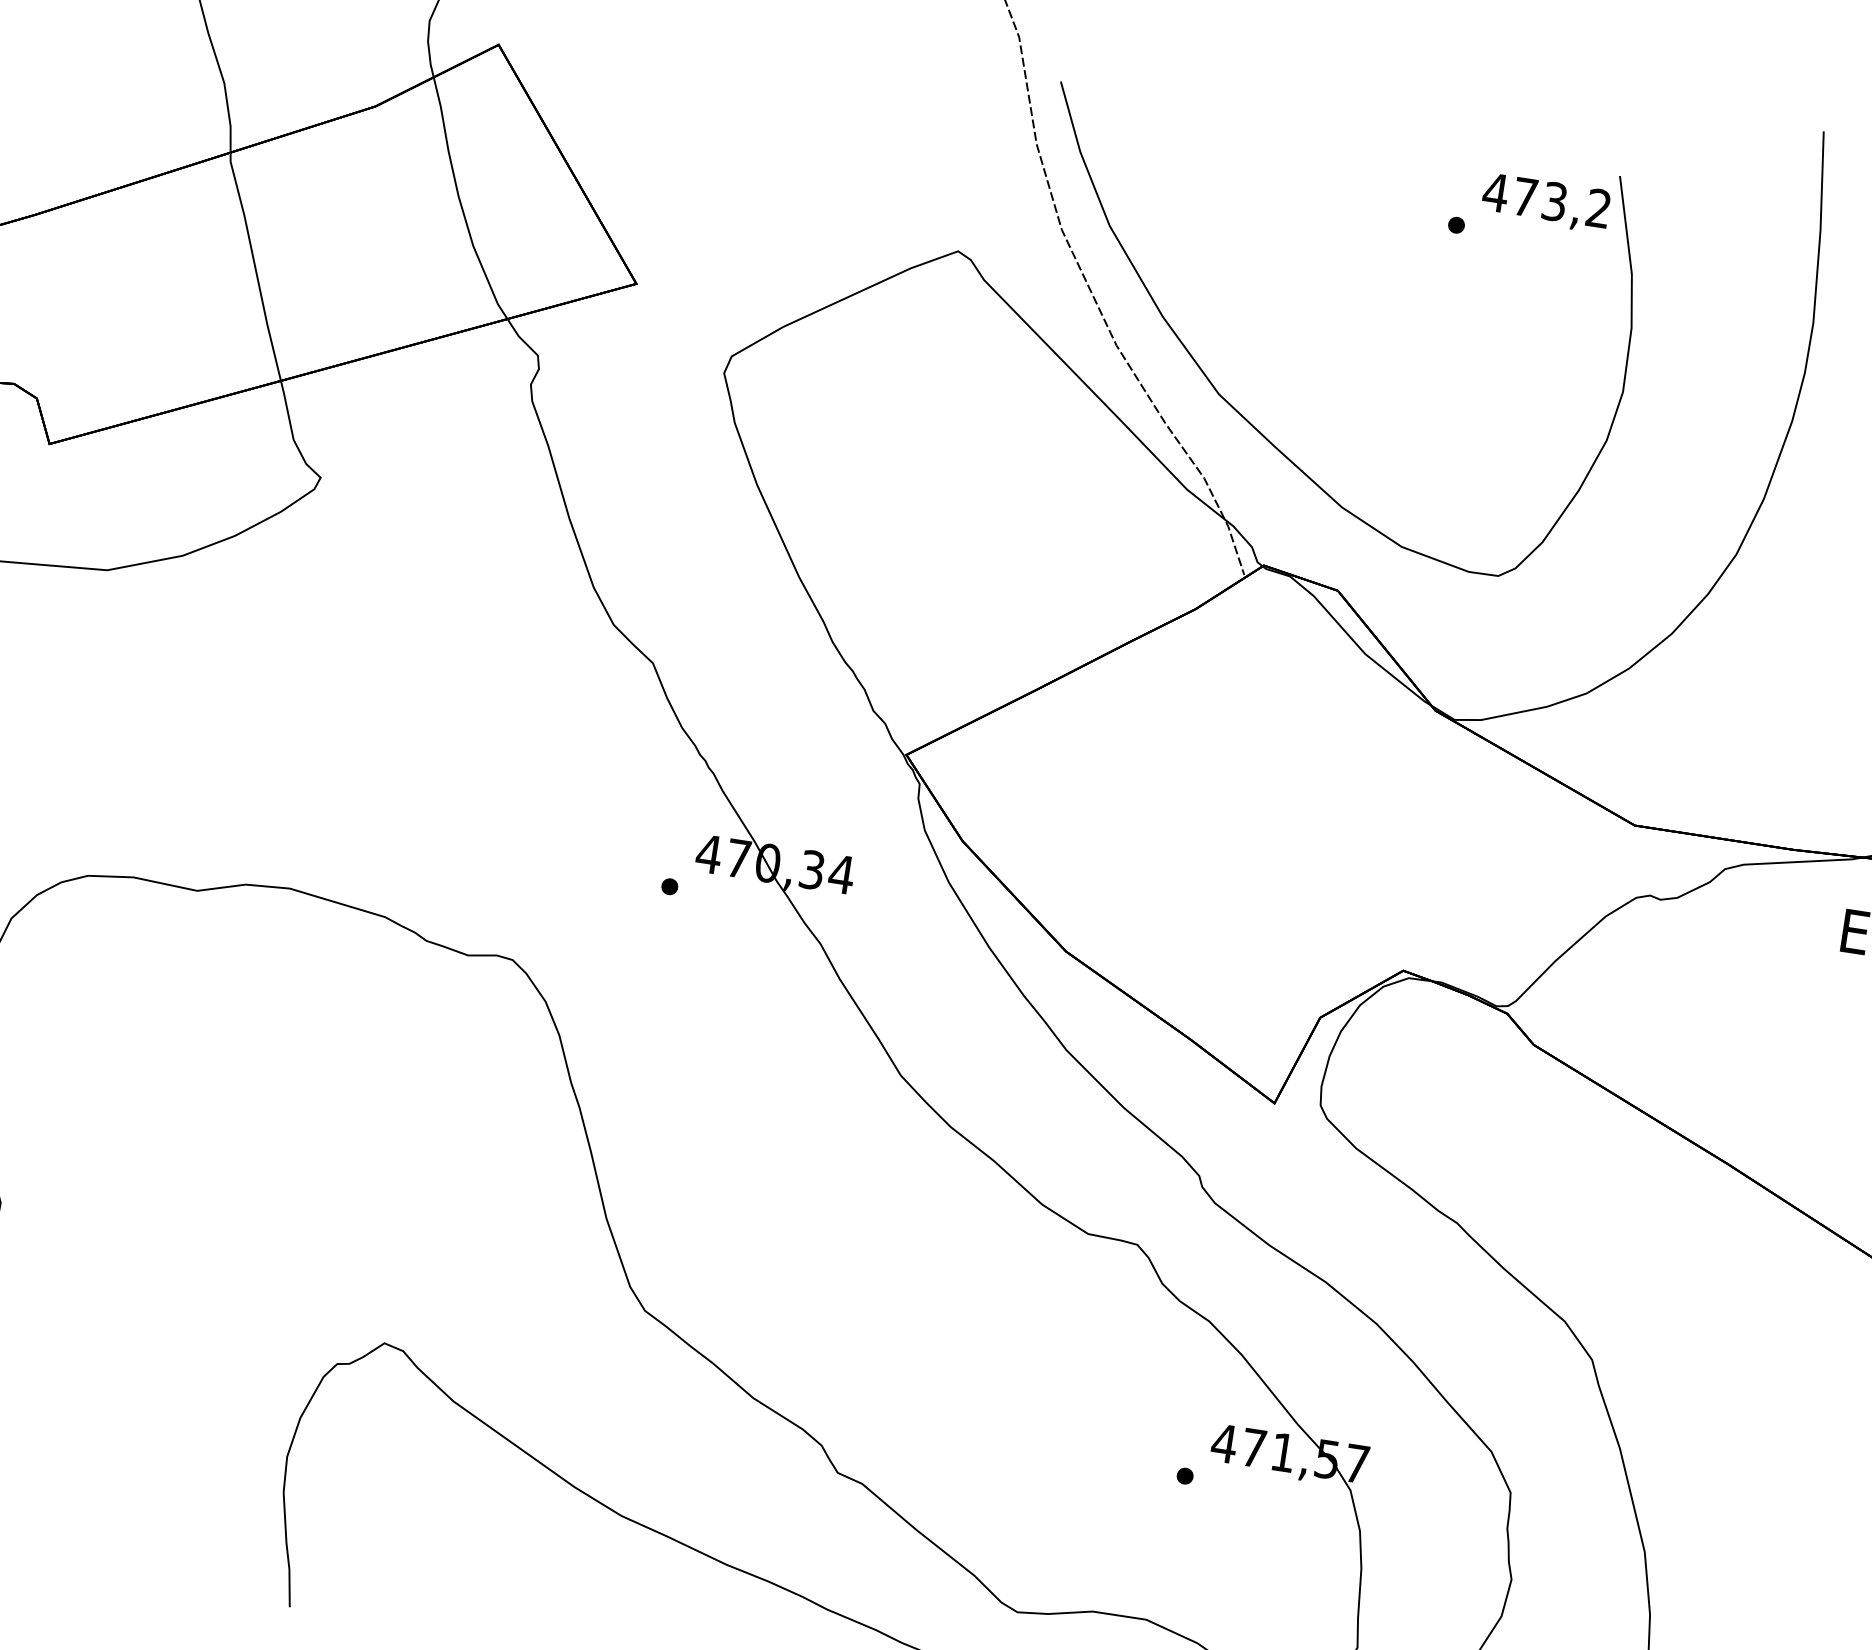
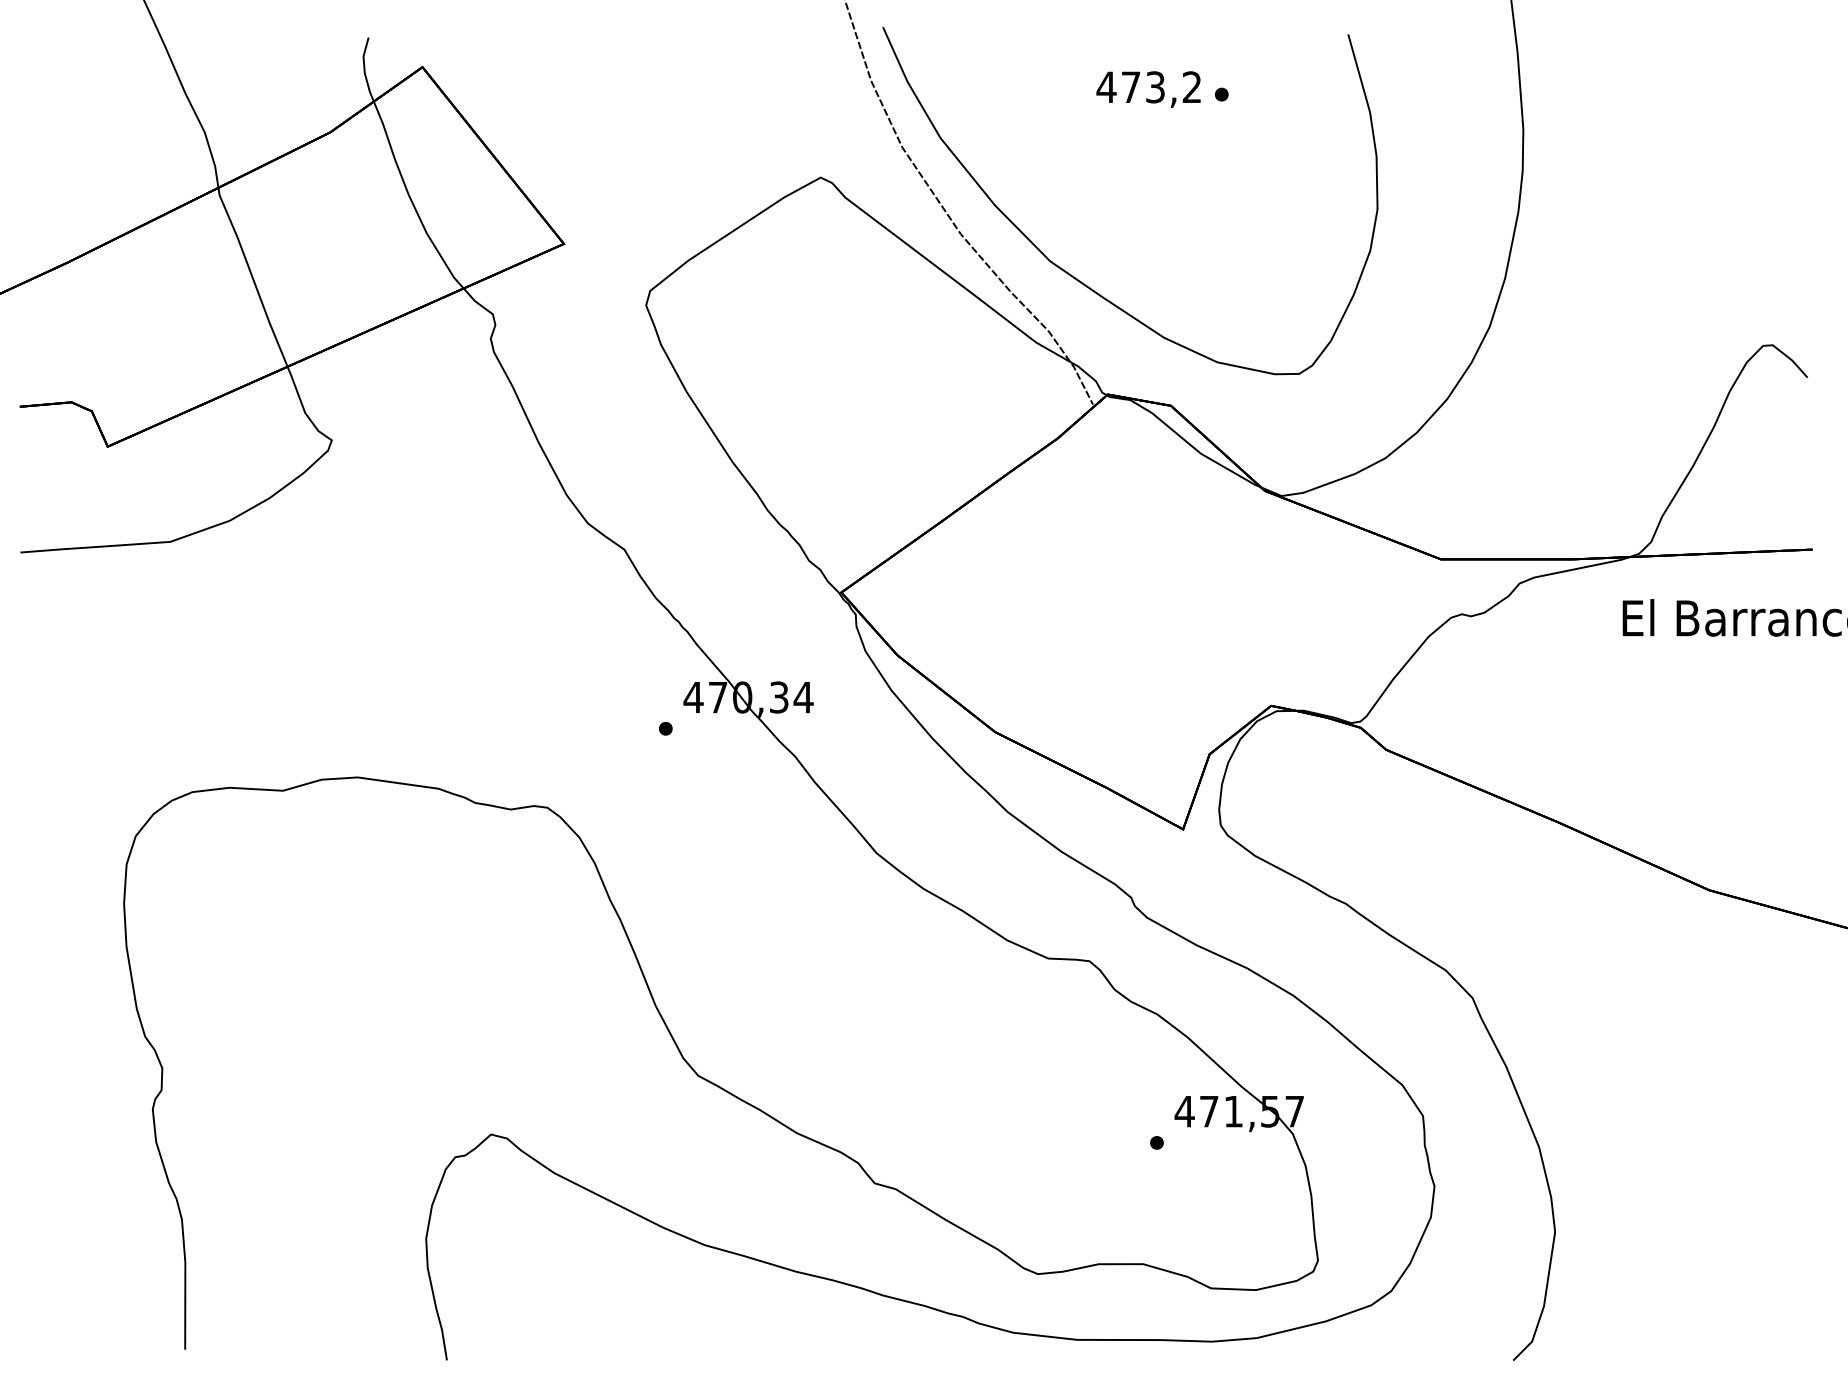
text: (1545, 203) -> (1148, 89), moved

